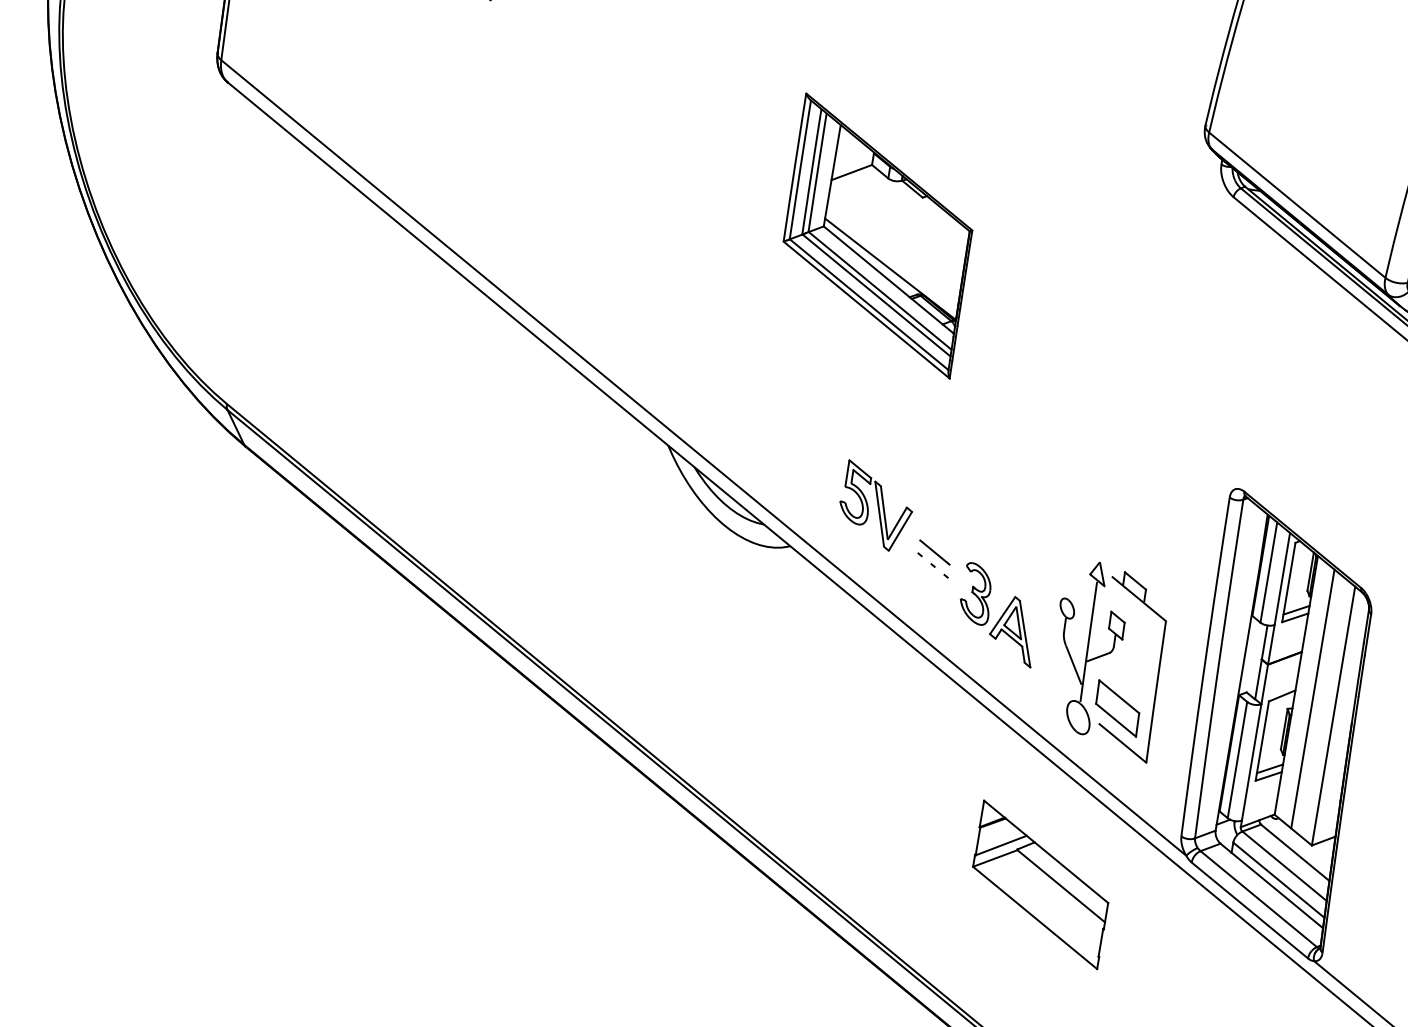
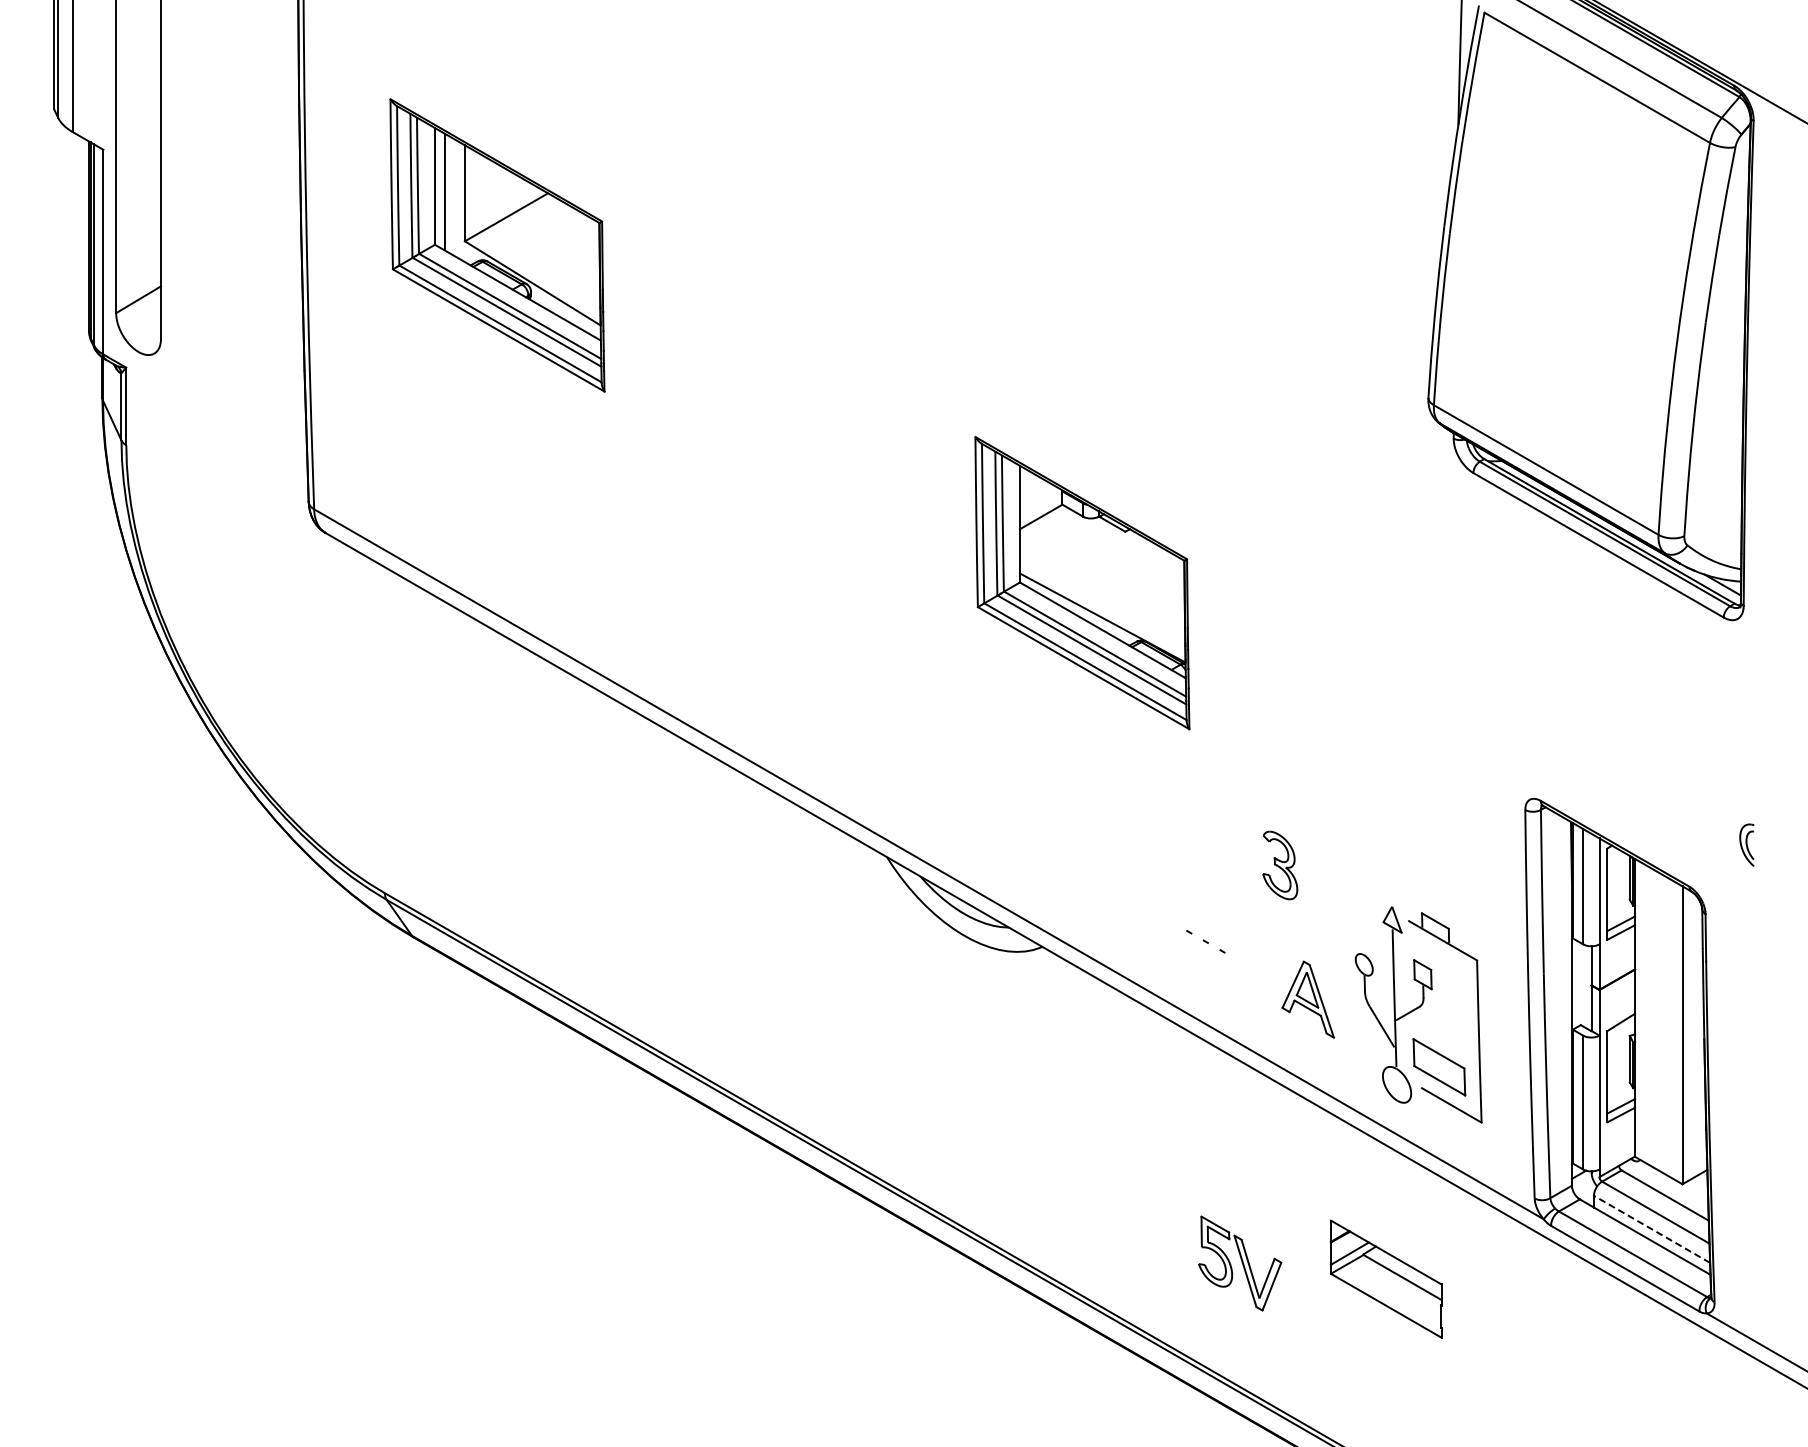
part: (876, 506) -> (1240, 1263), moved
line: (934, 552) -> (1205, 926), removed
part: (977, 594) -> (1280, 865), moved
line: (1313, 699) -> (1656, 1020), removed
line: (1278, 880) -> (1651, 1229), solid -> dashed
part: (1041, 884) -> (1386, 1278), size x0.7

